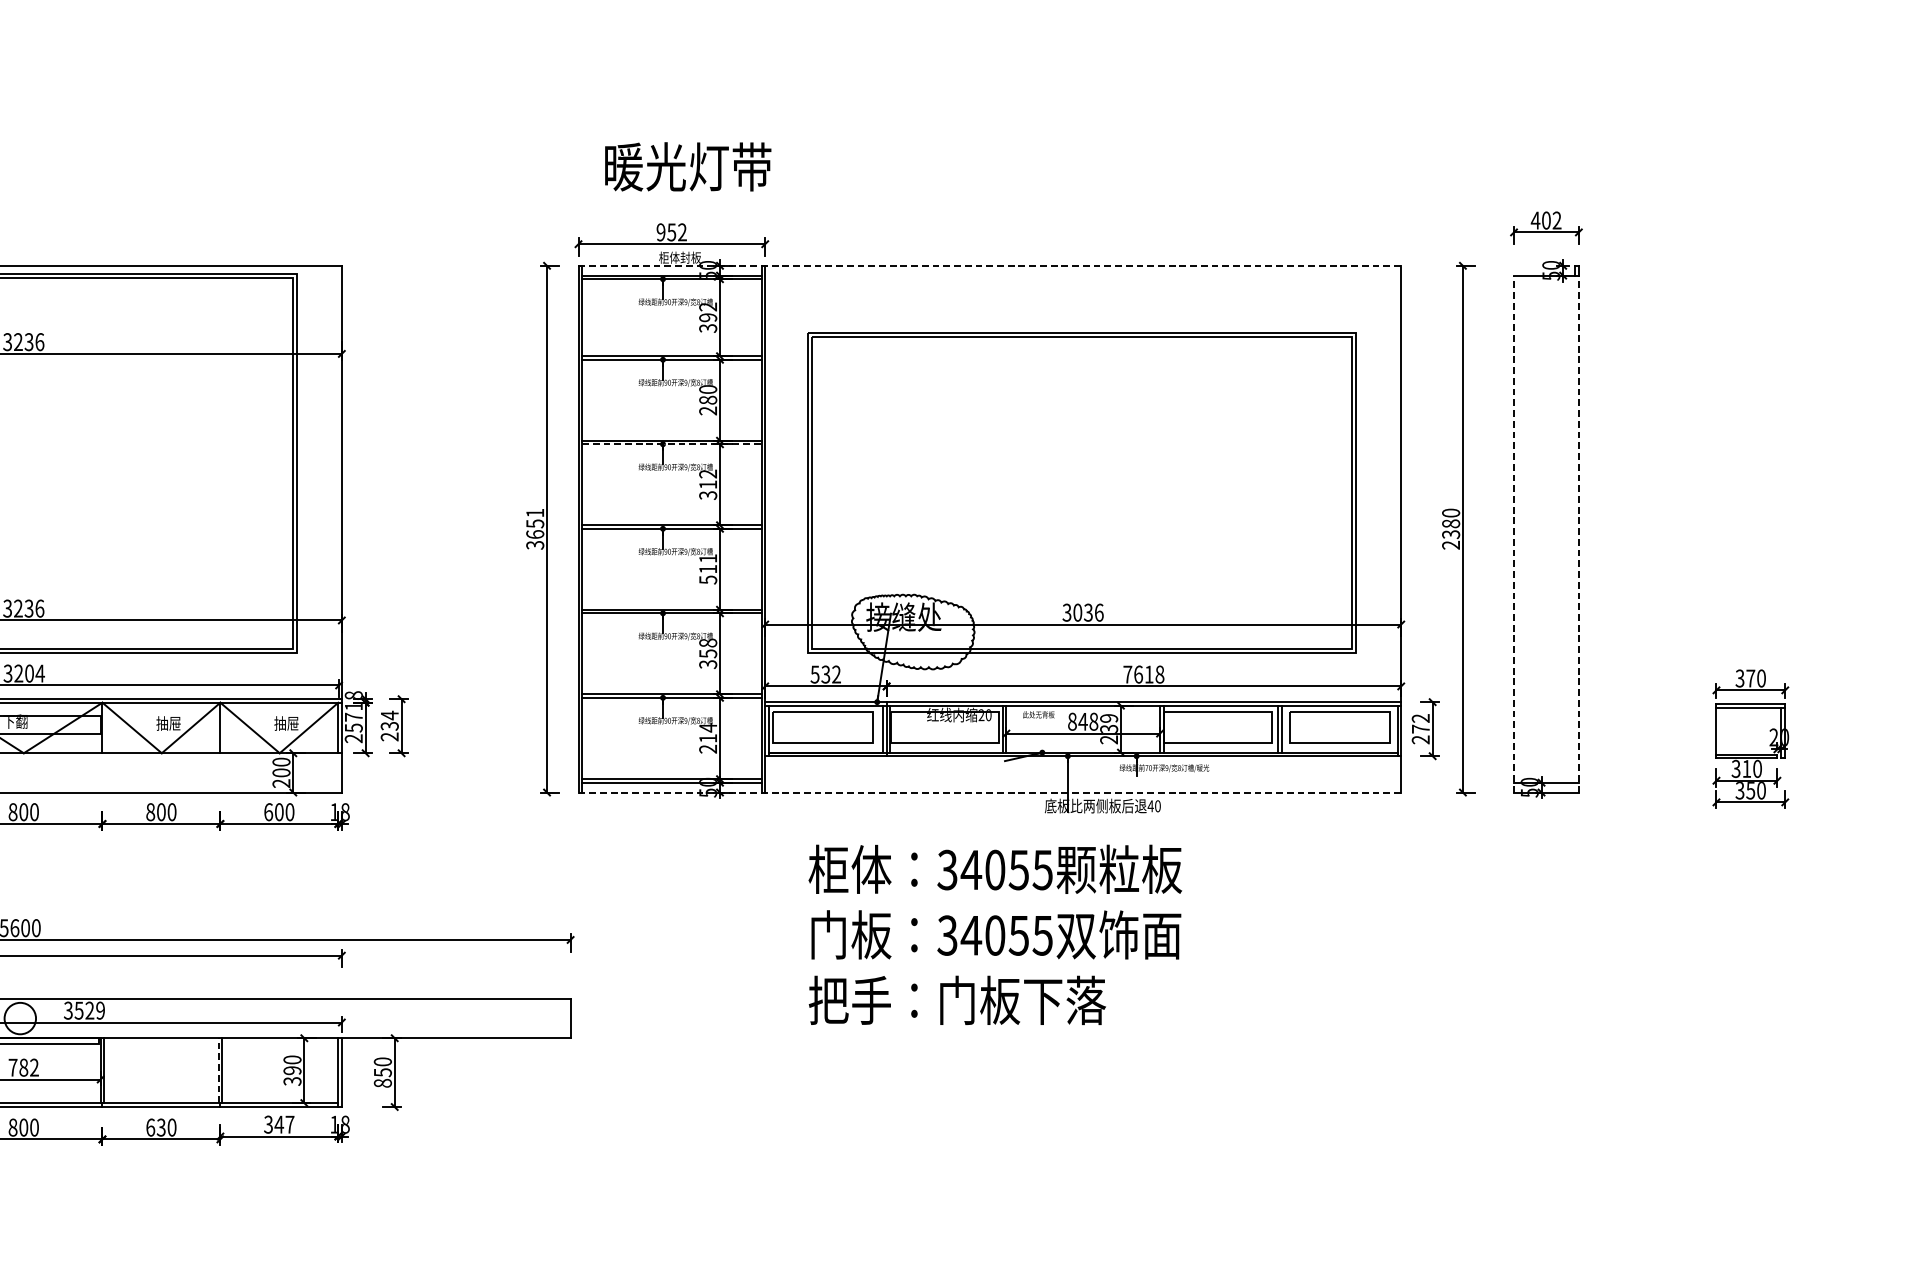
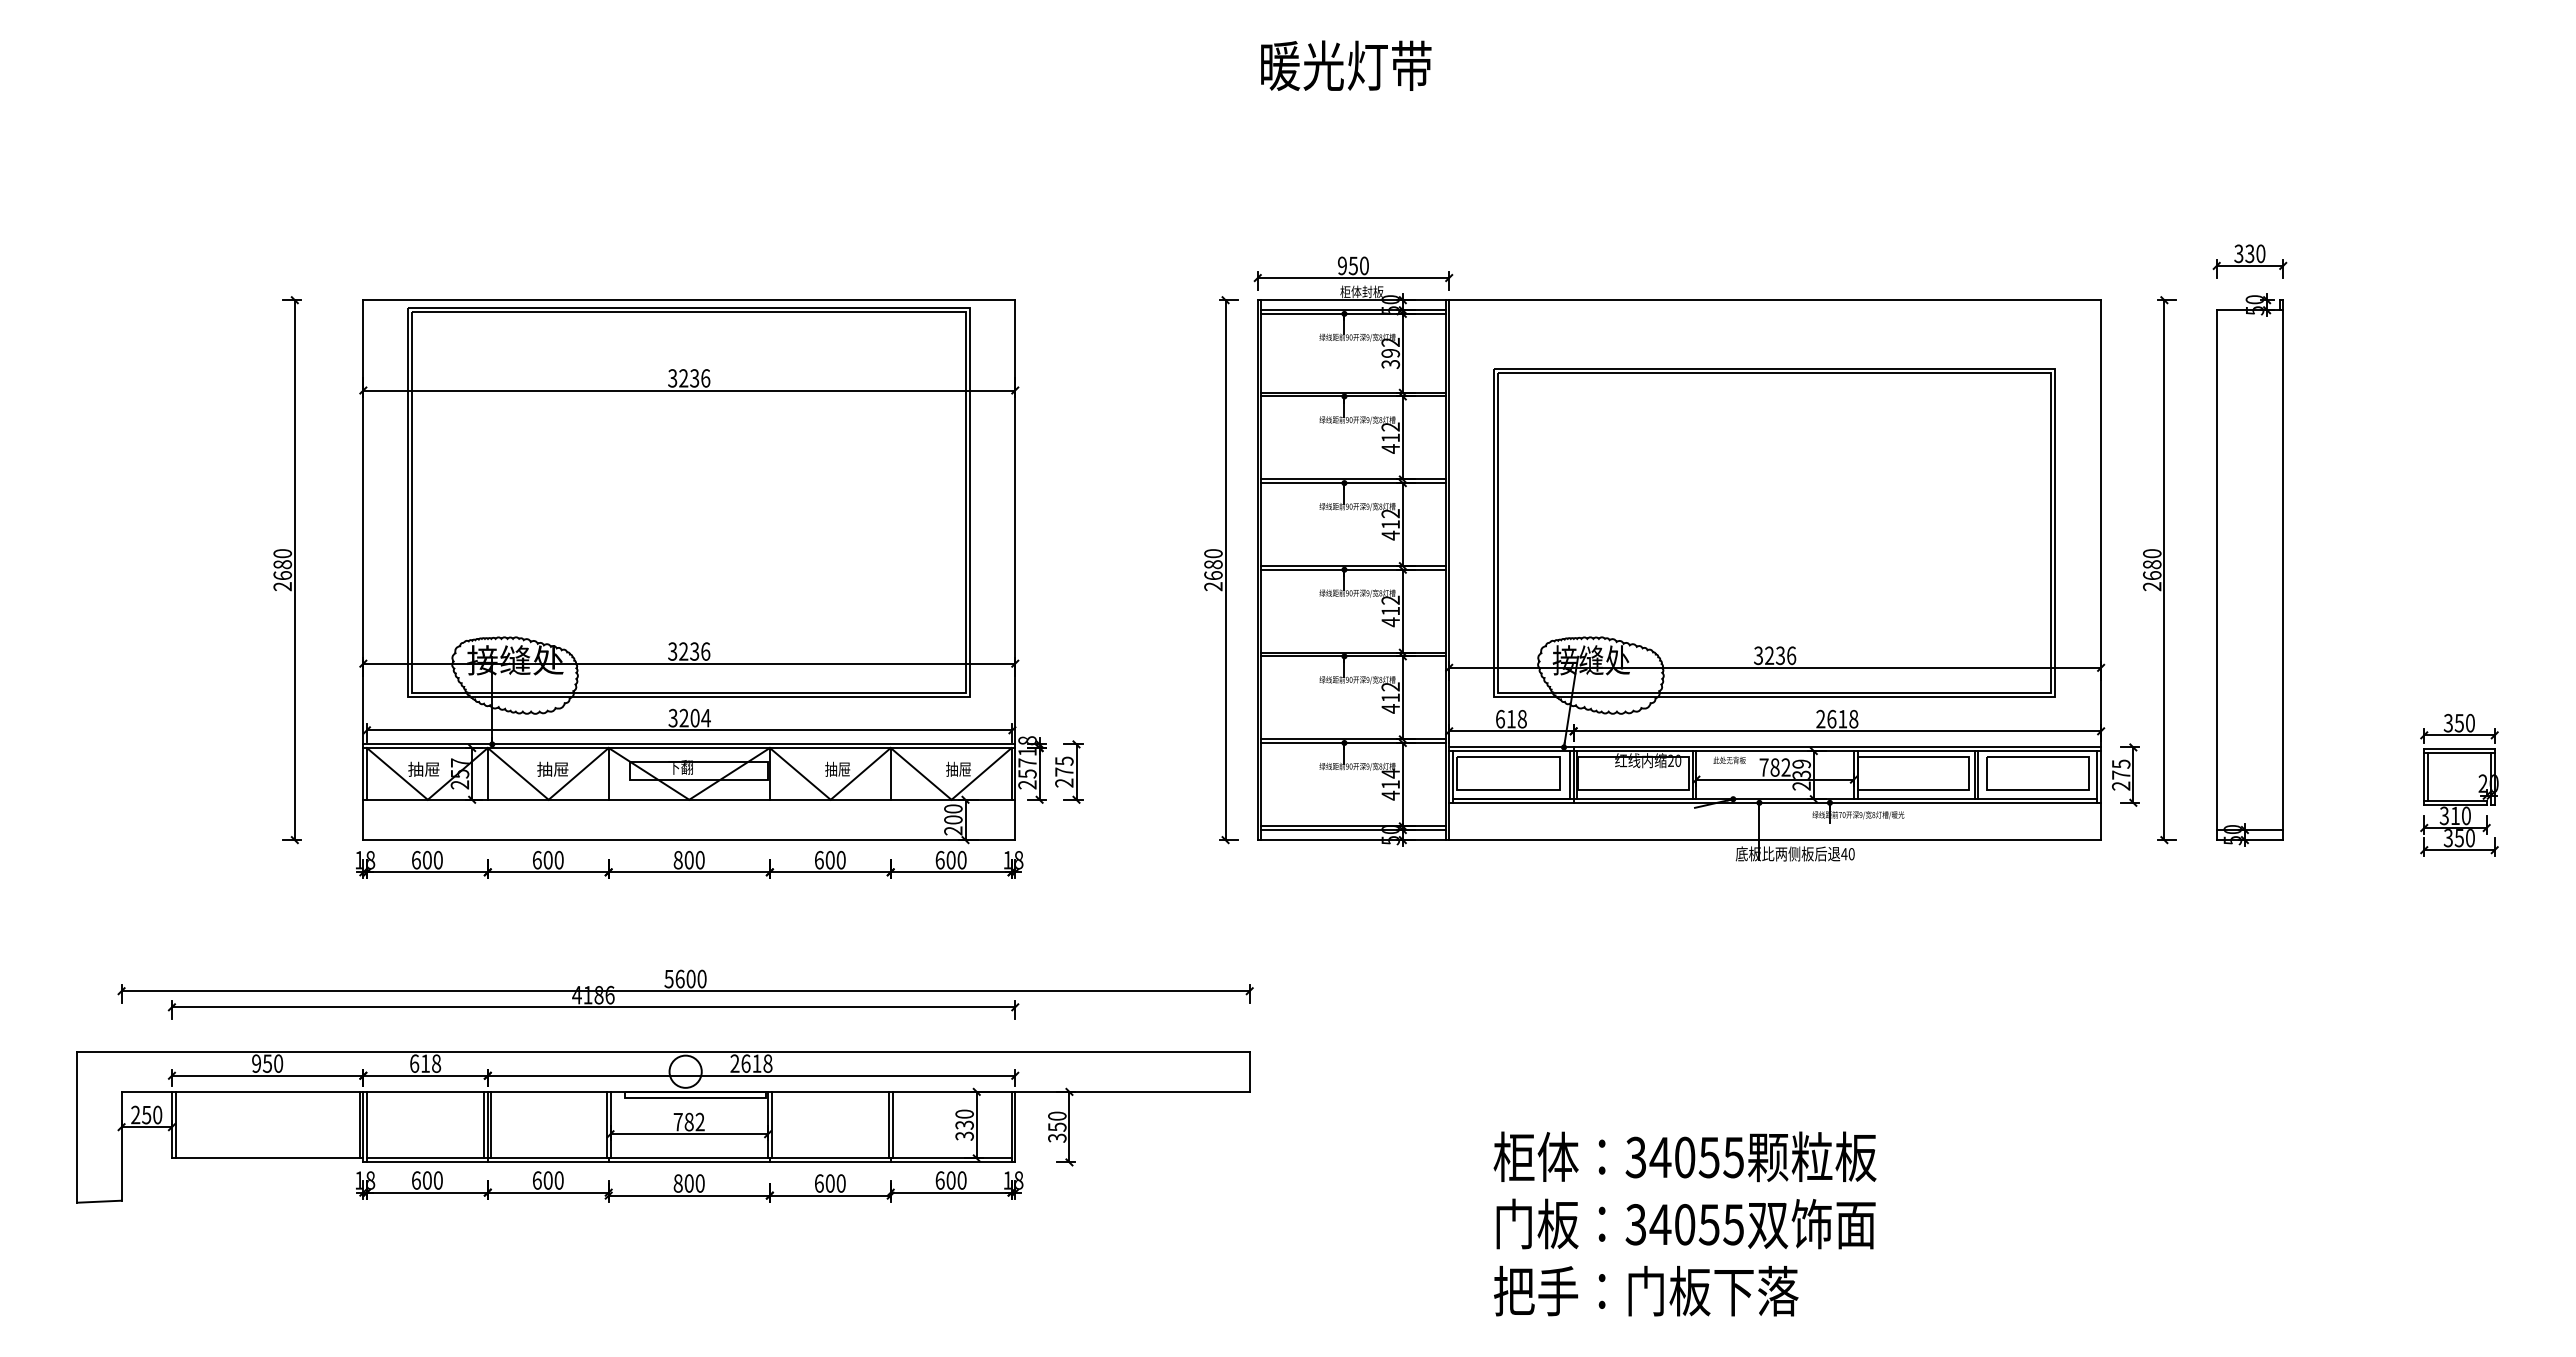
text: (688, 166) -> (1346, 65), moved
text: (1545, 220) -> (2249, 253), 402 -> 330
text: (681, 231) -> (1363, 265), 952 -> 950
line: (989, 266) -> (1679, 300), dashed -> solid
text: (707, 399) -> (1390, 437), 280 -> 412
line: (672, 444) -> (1354, 483), dashed -> solid
text: (707, 495) -> (1390, 535), 312 -> 412
text: (535, 529) -> (1213, 570), 3651 -> 2680
text: (1451, 534) -> (2152, 575), 2380 -> 2680
line: (1513, 534) -> (2216, 575), dashed -> solid
line: (1579, 534) -> (2283, 575), dashed -> solid
text: (707, 569) -> (1390, 611), 511 -> 412
text: (1077, 612) -> (1769, 655), 3036 -> 3236
text: (707, 653) -> (1390, 697), 358 -> 412
text: (825, 673) -> (1510, 718), 532 -> 618
text: (1127, 673) -> (1820, 718), 7618 -> 2618
text: (1749, 678) -> (2458, 723), 370 -> 350
text: (1420, 717) -> (2120, 763), 272 -> 275
text: (389, 720) -> (1064, 766), 234 -> 275
text: (1082, 721) -> (1774, 767), 848 -> 782
line: (1719, 731) -> (2427, 777), added
text: (707, 749) -> (1390, 795), 214 -> 414
line: (989, 792) -> (1679, 840), dashed -> solid
text: (149, 811) -> (818, 859), 800 -> 600
text: (994, 934) -> (1684, 1223), moved
text: (84, 1010) -> (751, 1063), 3529 -> 2618
line: (218, 1070) -> (888, 1124), dashed -> solid
text: (292, 1070) -> (964, 1124), 390 -> 330
text: (383, 1082) -> (1057, 1137), 850 -> 350
text: (278, 1124) -> (950, 1180), 347 -> 600
text: (160, 1127) -> (829, 1183), 630 -> 600

